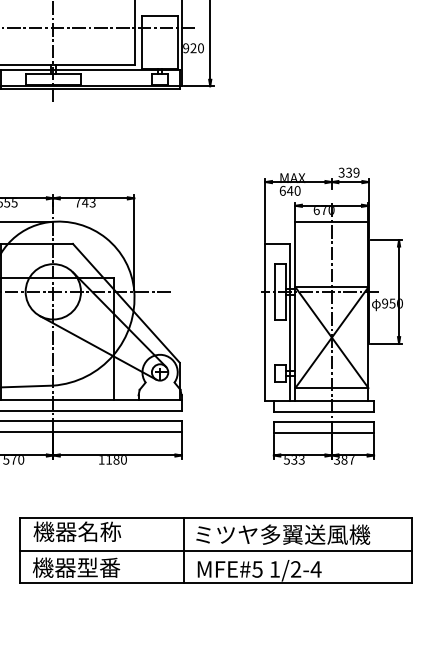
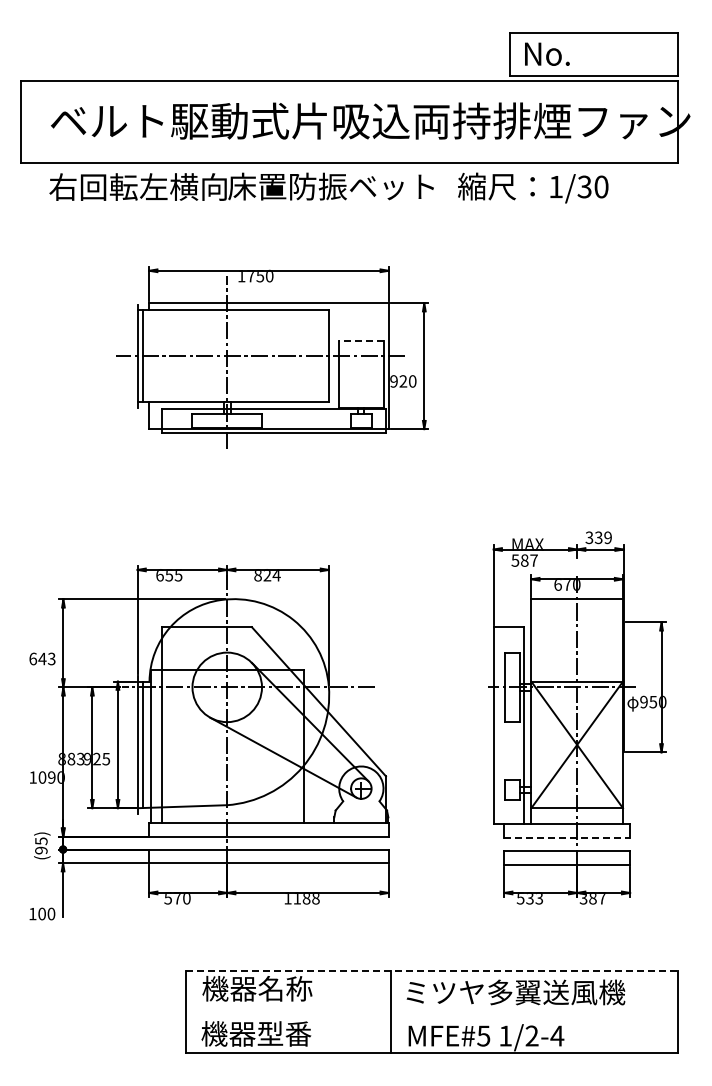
line: (159, 16) -> (360, 341), solid -> dashed
text: (289, 190) -> (524, 560), 640 -> 587
text: (85, 203) -> (267, 576), 743 -> 824
line: (324, 411) -> (567, 837), solid -> dashed
text: (123, 460) -> (315, 899), 1180 -> 1188
line: (216, 518) -> (432, 971), solid -> dashed
line: (215, 550) -> (431, 1012), removed

